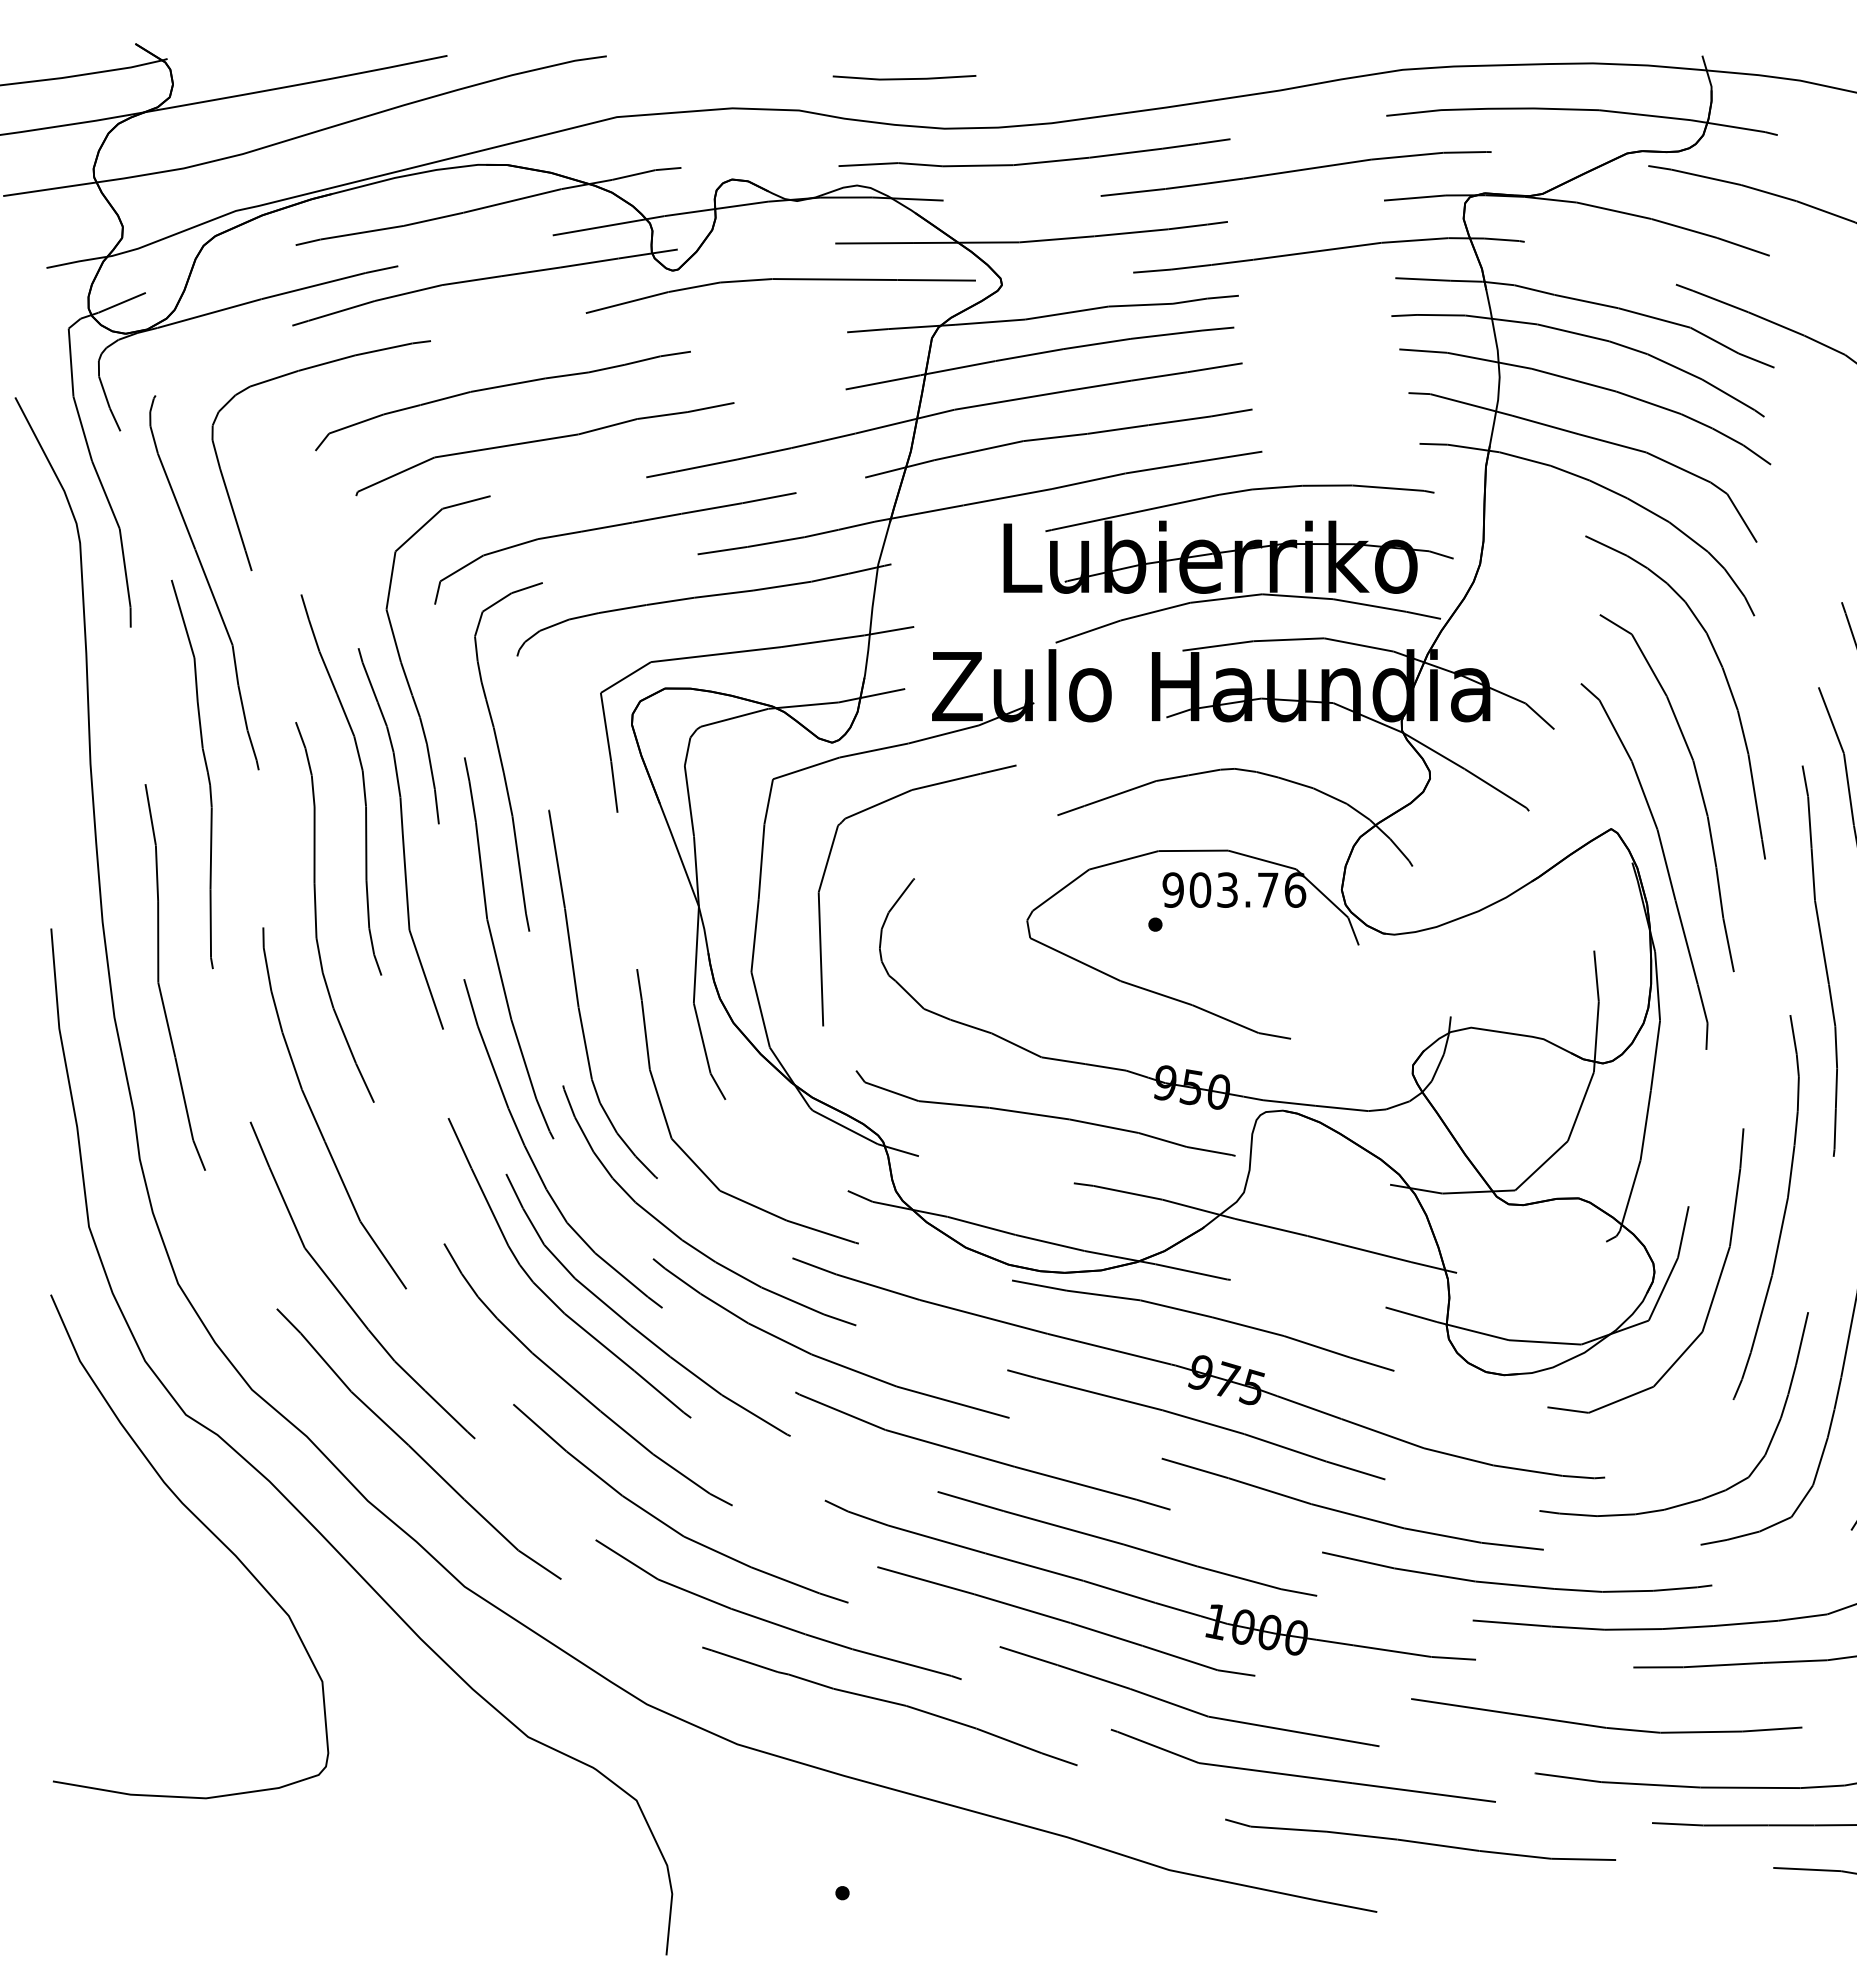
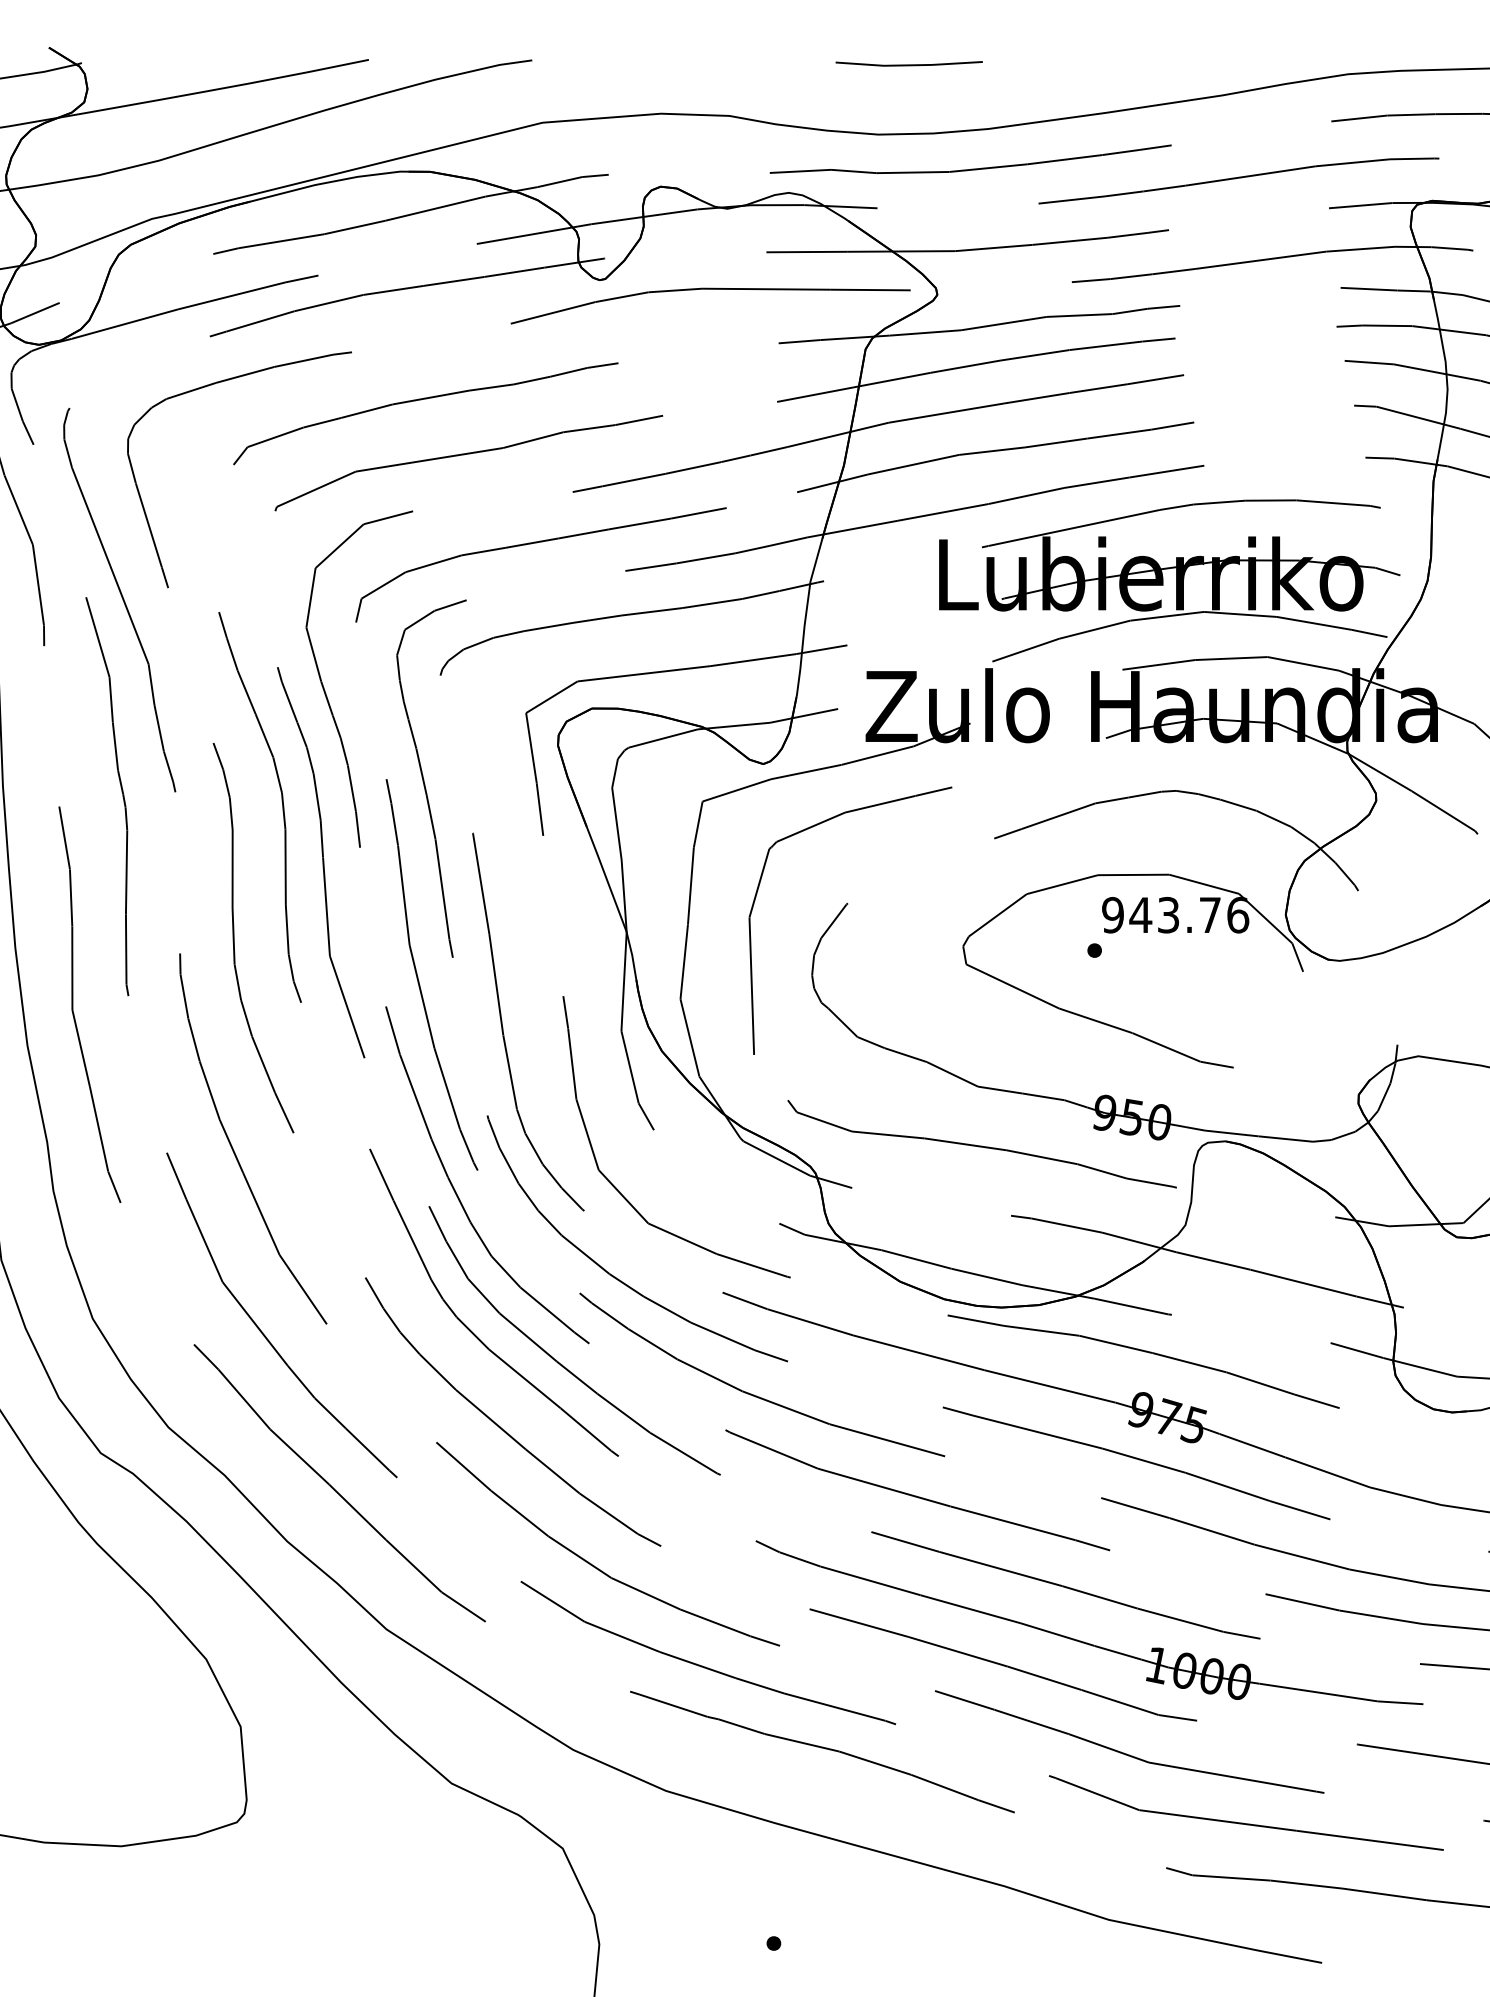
line: (904, 78) -> (909, 64), moved
text: (1200, 889) -> (1140, 914), 903.76 -> 943.76

